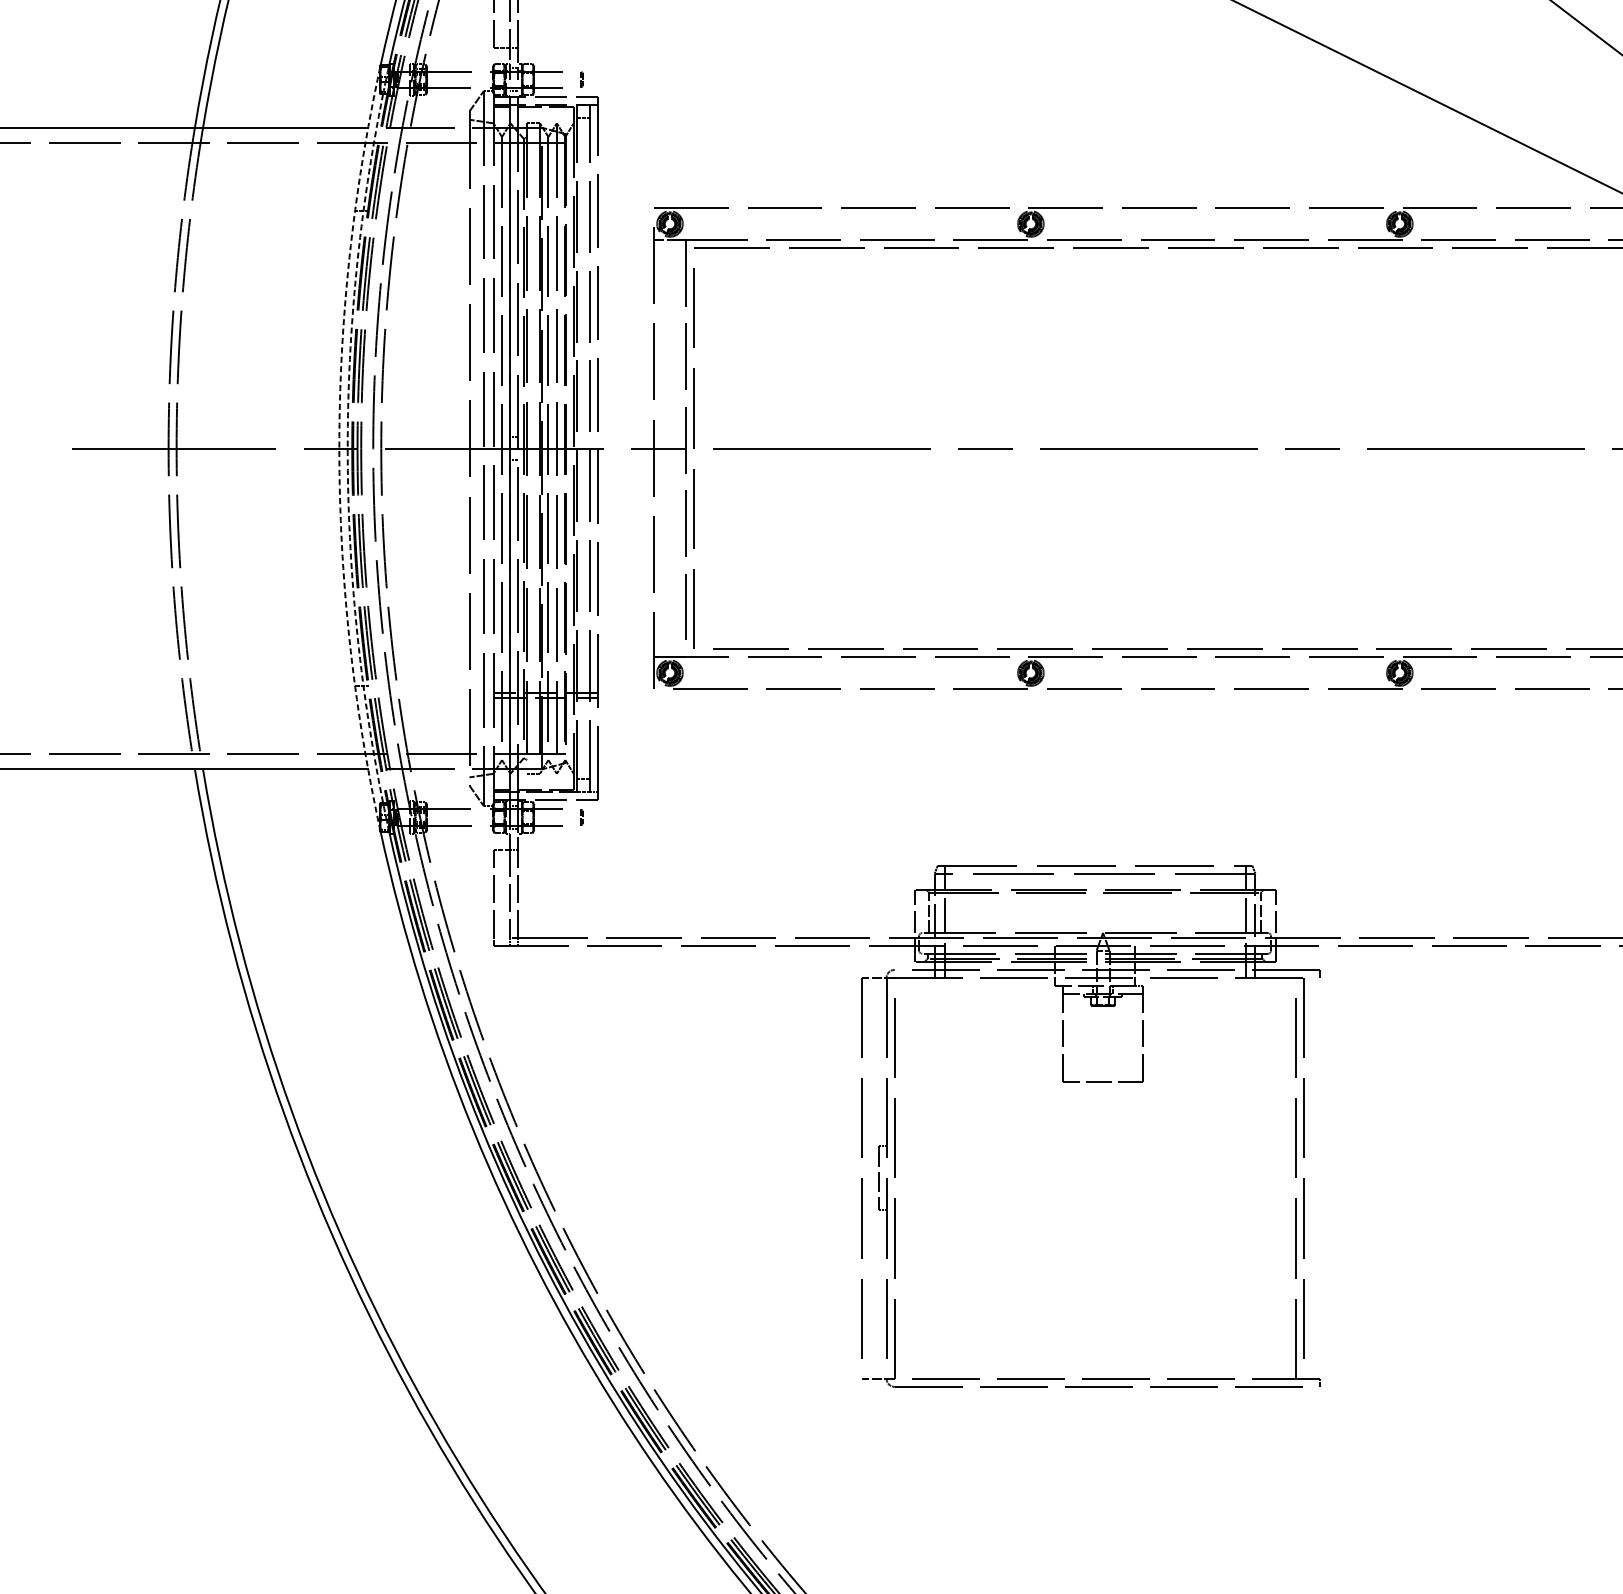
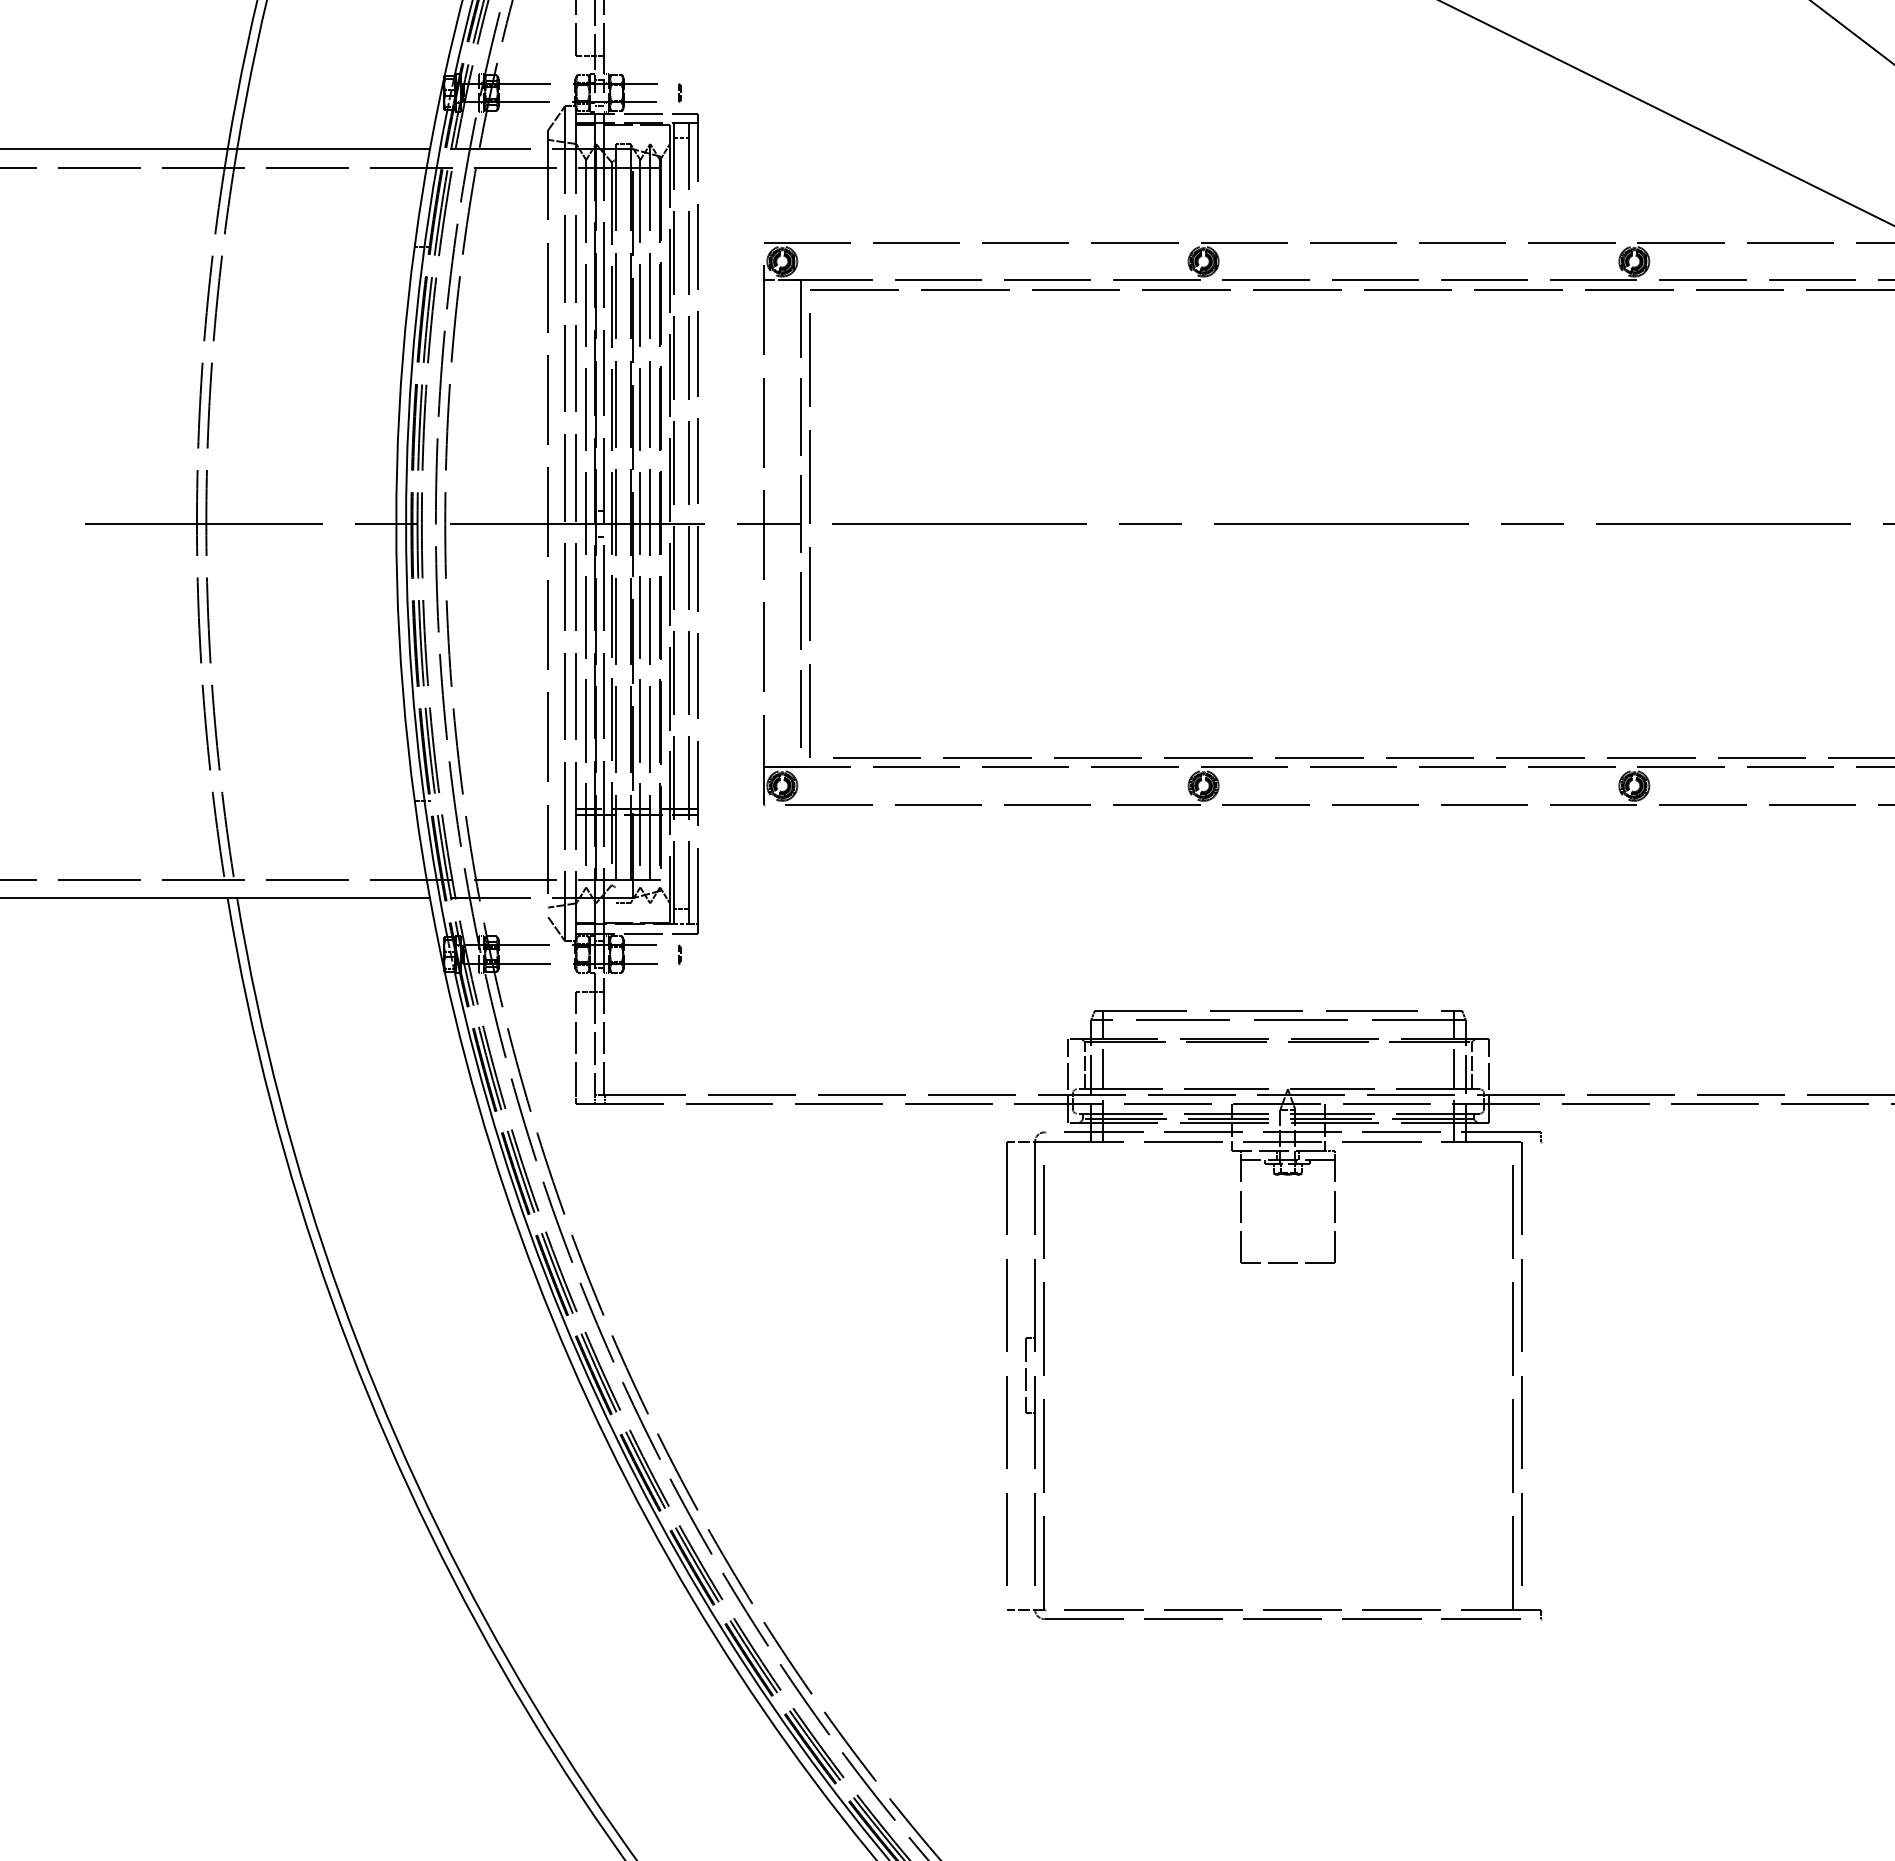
arc: (339, 448) -> (396, 523), dashed -> solid
arc: (348, 448) -> (406, 523), dashed -> solid

